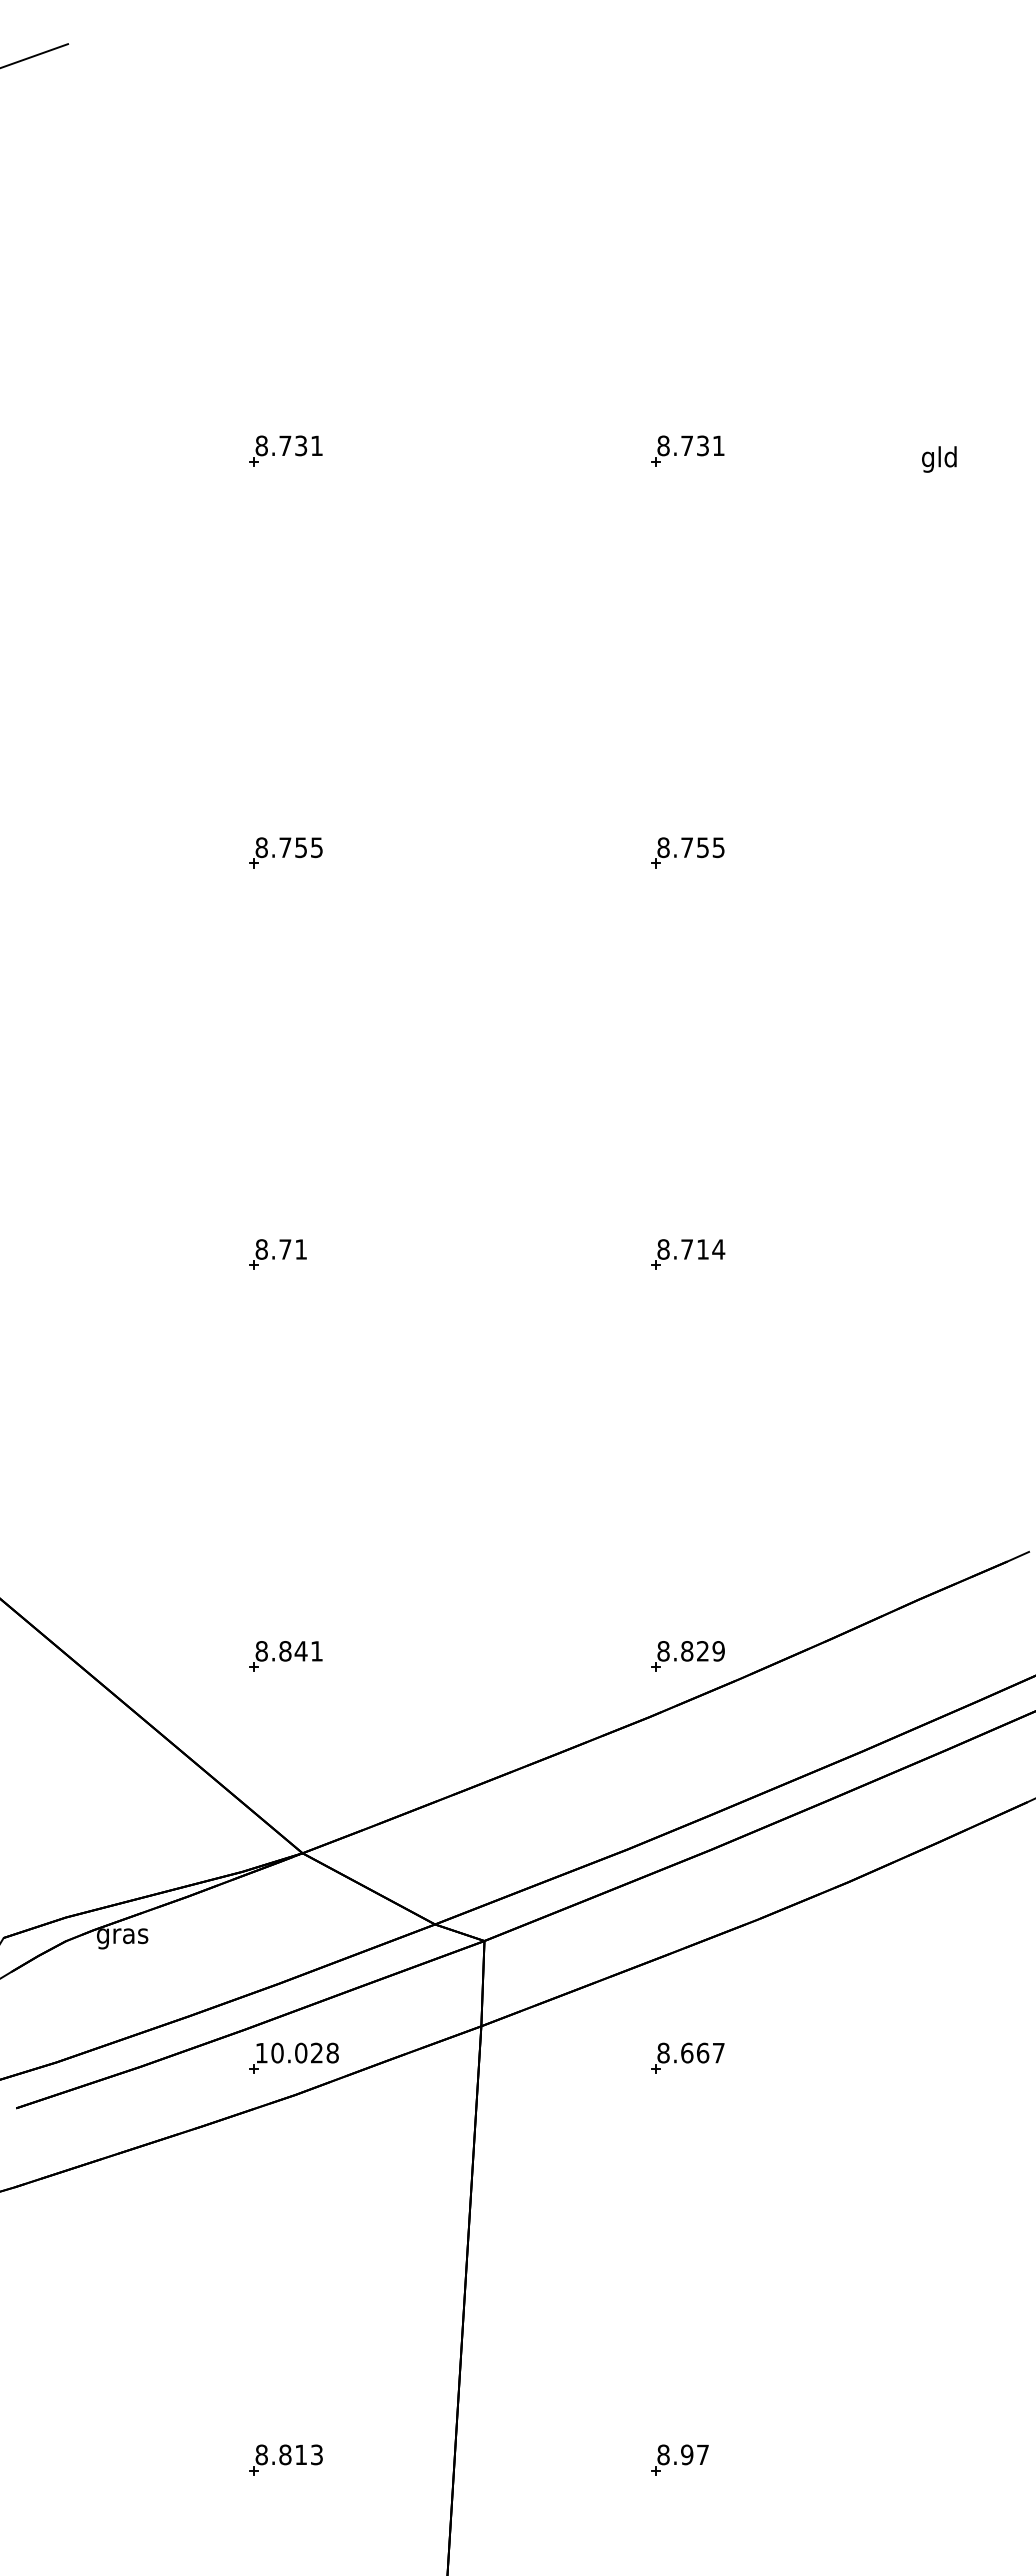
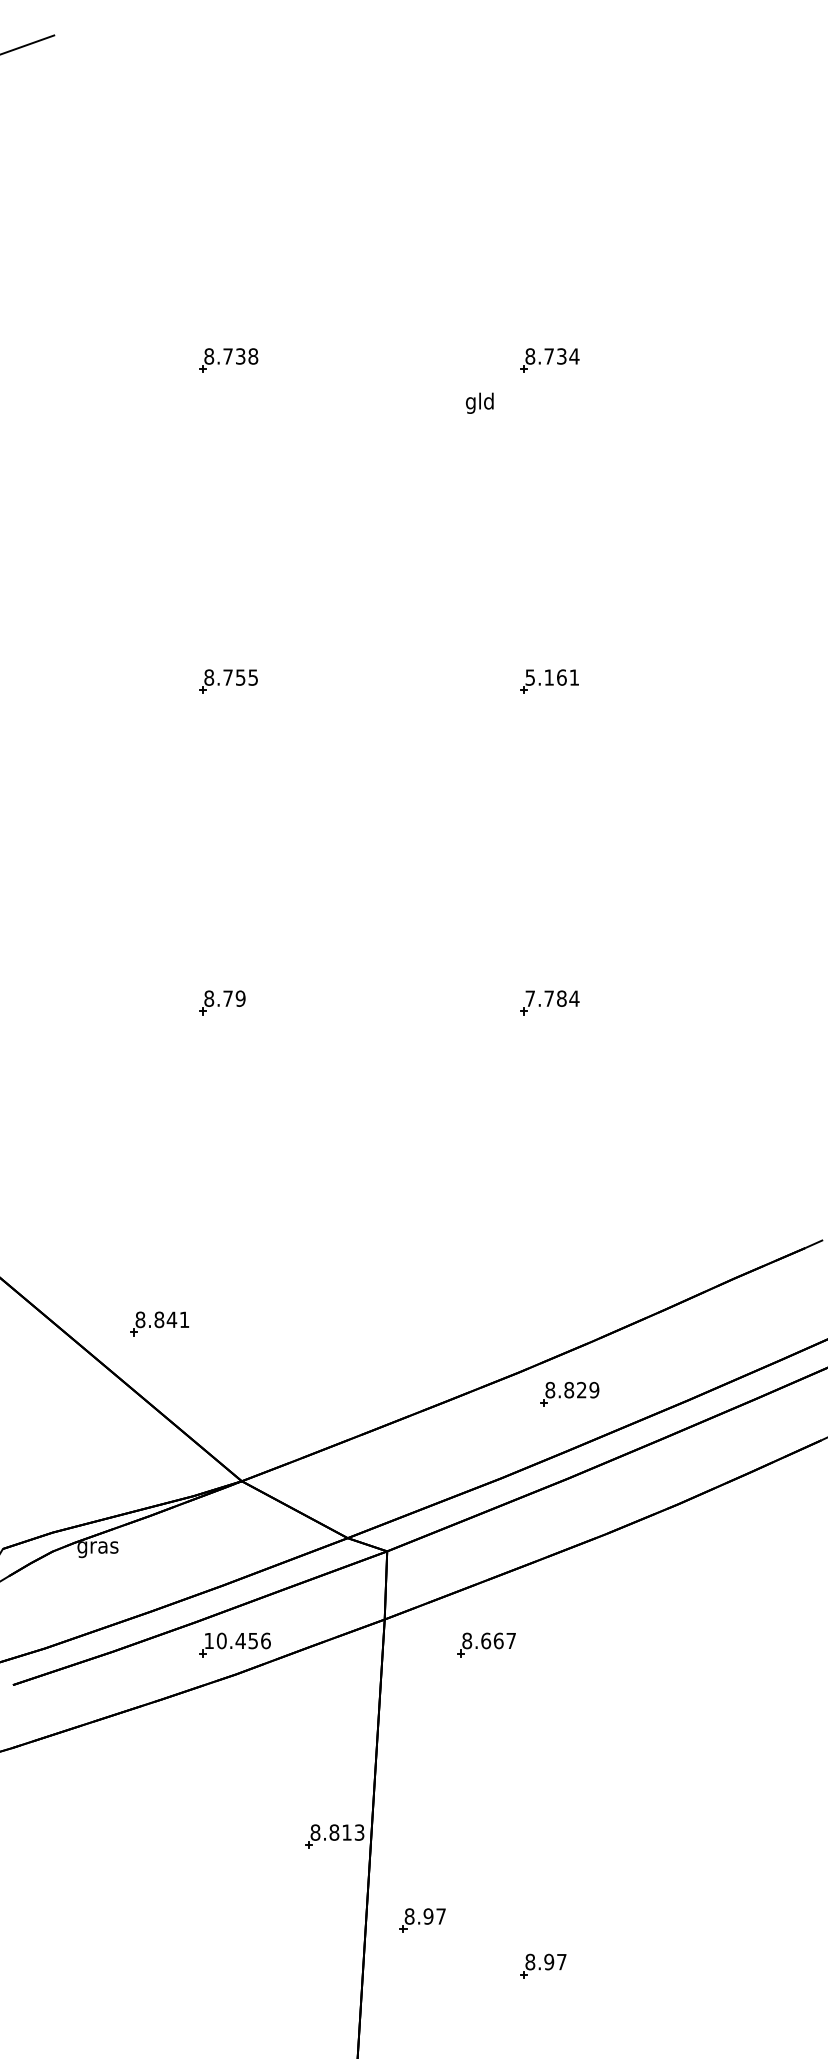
text: (316, 445) -> (252, 356), 8.731 -> 8.738
text: (718, 445) -> (574, 356), 8.731 -> 8.734
text: (939, 459) -> (479, 403), moved
text: (690, 847) -> (551, 677), 8.755 -> 5.161
text: (301, 1249) -> (240, 998), 8.71 -> 8.79
text: (683, 1249) -> (546, 998), 8.714 -> 7.784
part: (285, 1656) -> (159, 1324), moved
part: (687, 1656) -> (569, 1394), moved
text: (316, 2052) -> (252, 1640), 10.028 -> 10.456
part: (687, 2057) -> (486, 1644), moved
part: (528, 2402) -> (422, 1920), added
part: (285, 2459) -> (334, 1836), moved

